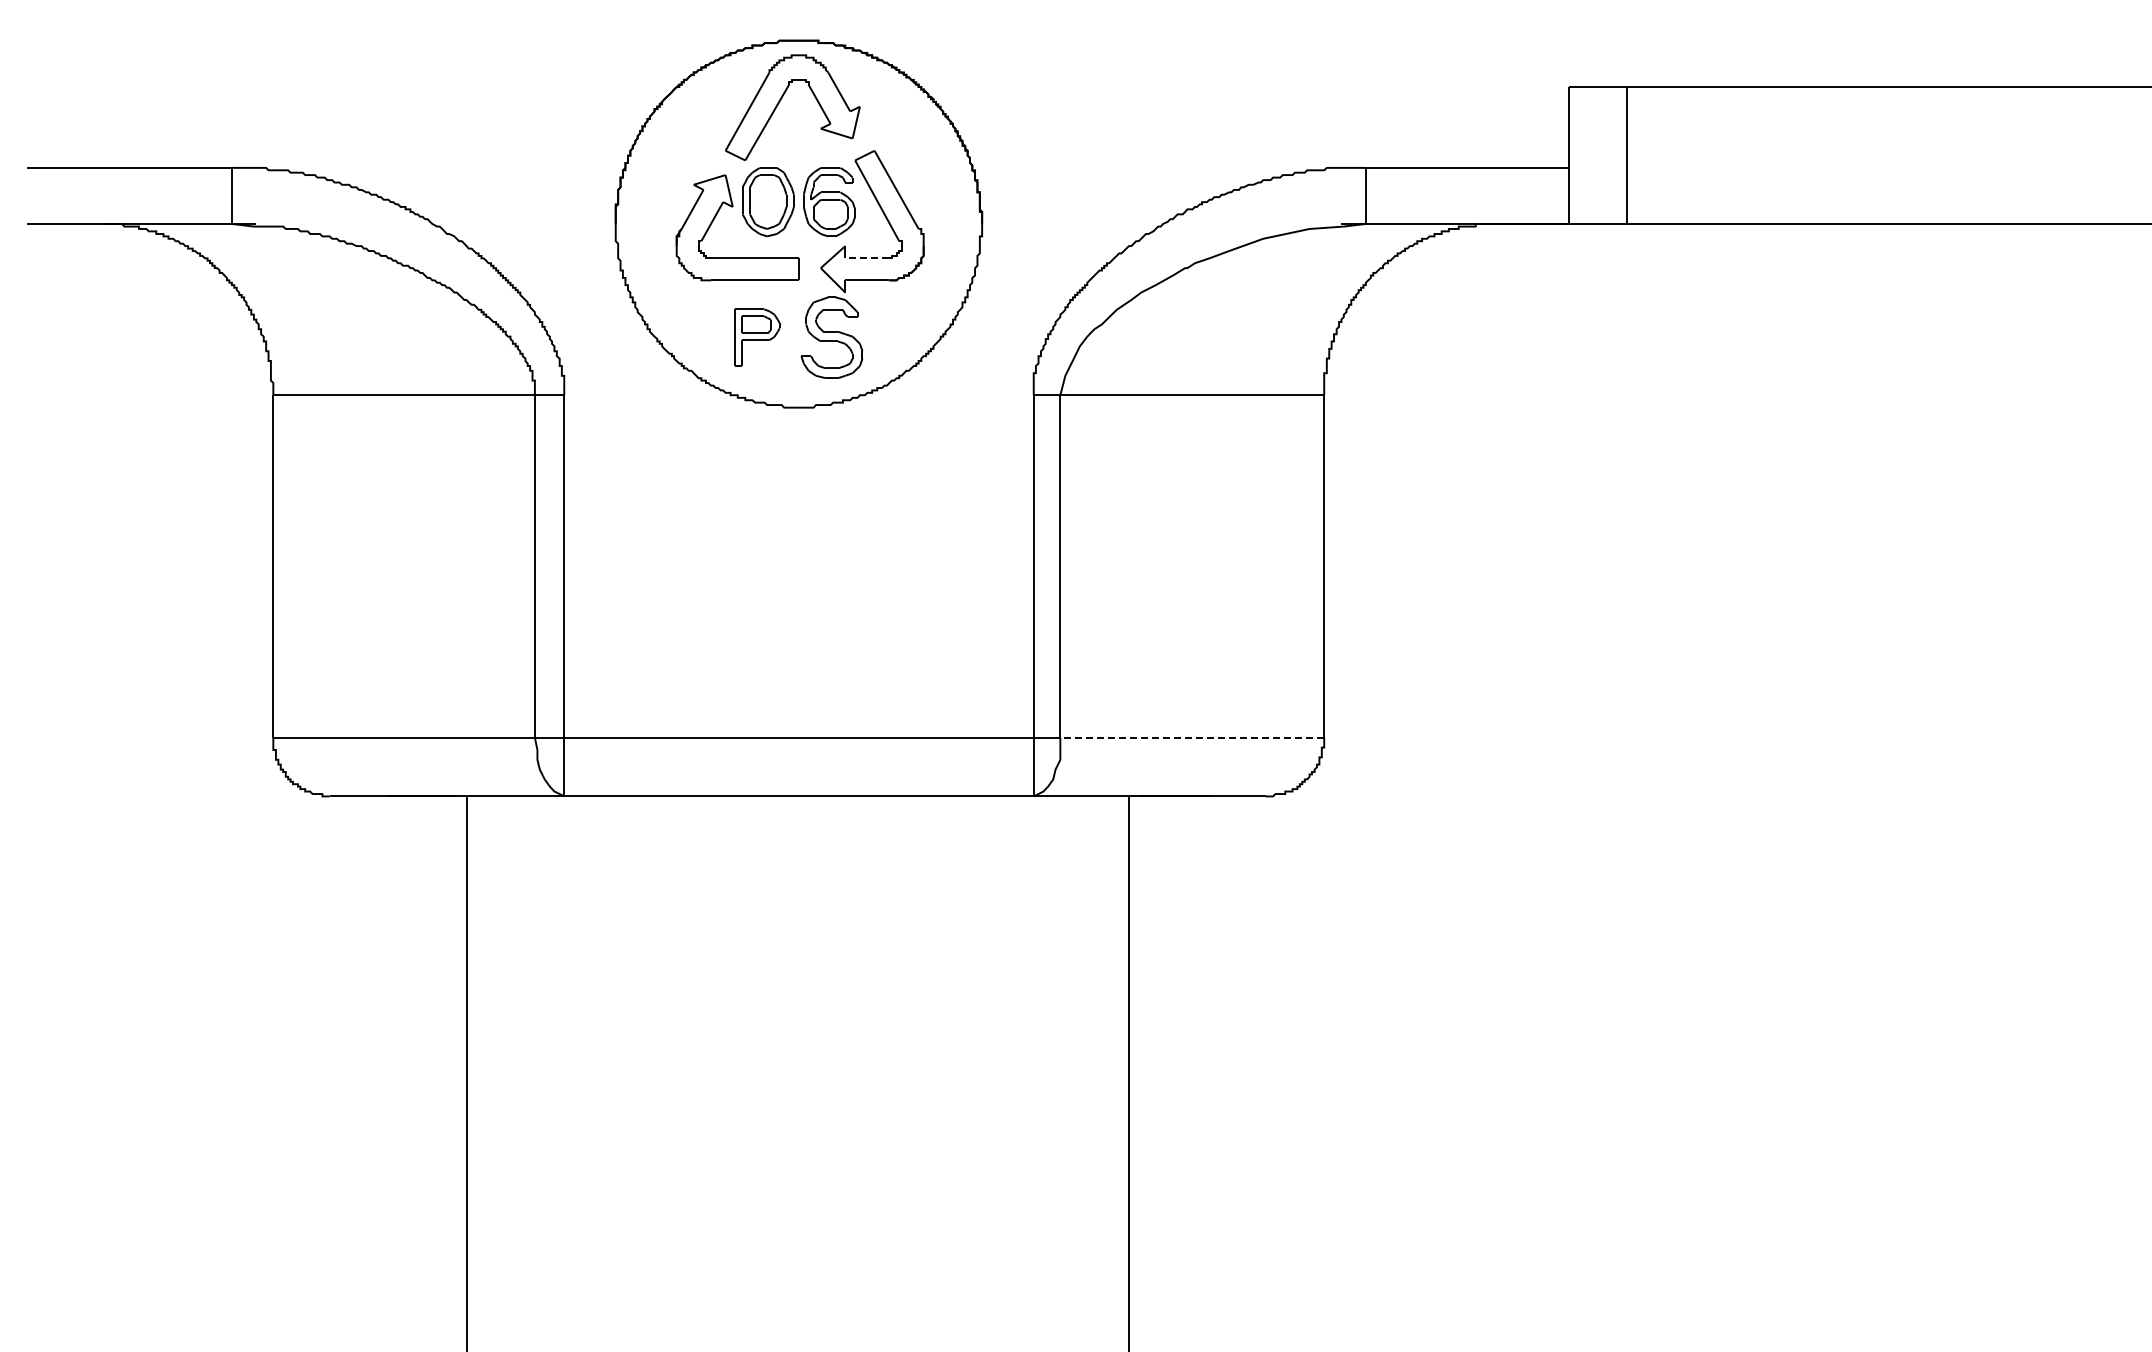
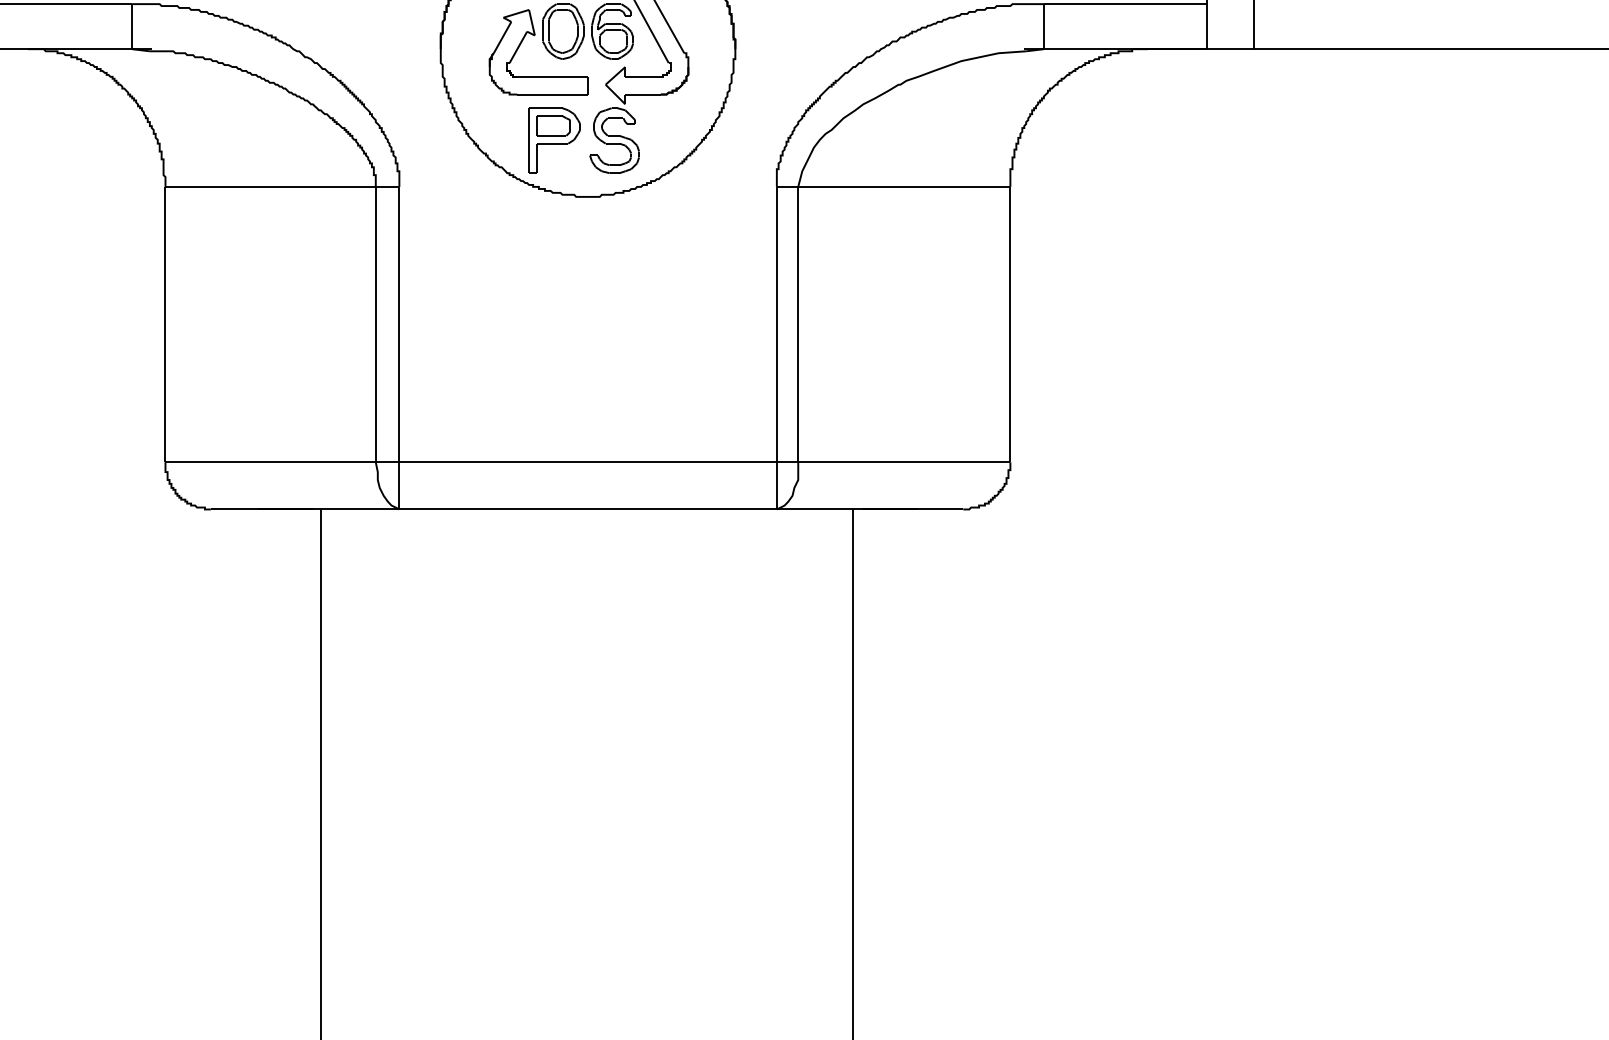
line: (866, 258) -> (642, 76), dashed -> solid
part: (757, 337) -> (554, 140), size x1.43
line: (1192, 737) -> (904, 462), dashed -> solid

